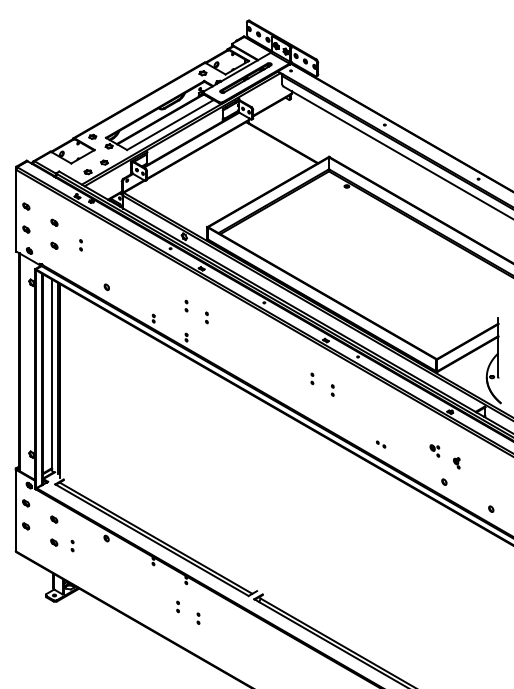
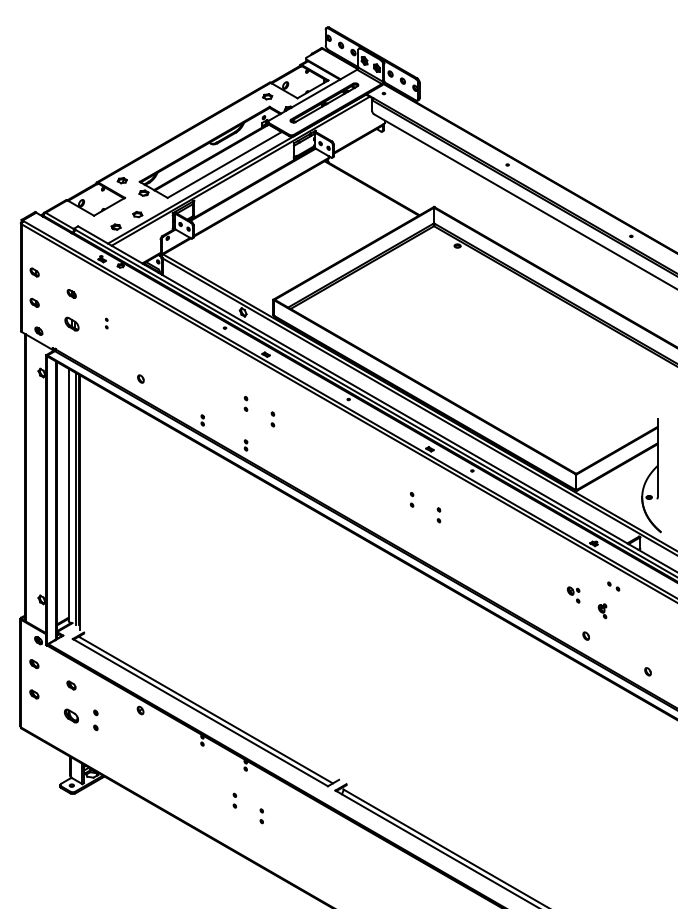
part: (54, 245) -> (71, 324), size x1.6
part: (80, 245) -> (106, 323), size x0.7
part: (380, 444) -> (613, 586), moved
part: (54, 542) -> (71, 715), size x1.6
part: (72, 546) -> (95, 720), size x1.4

